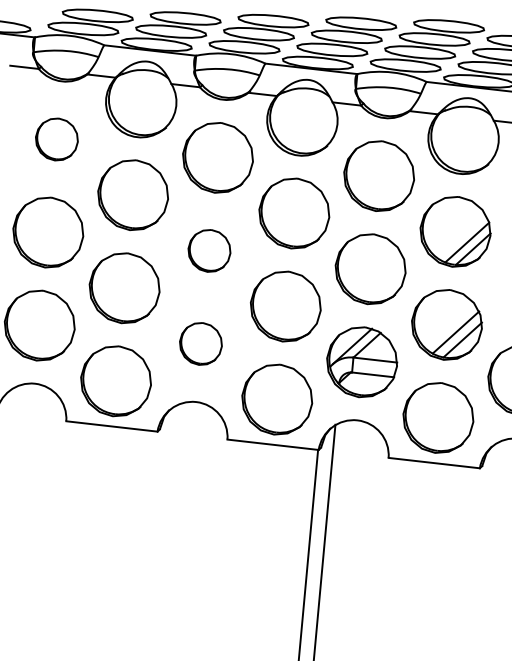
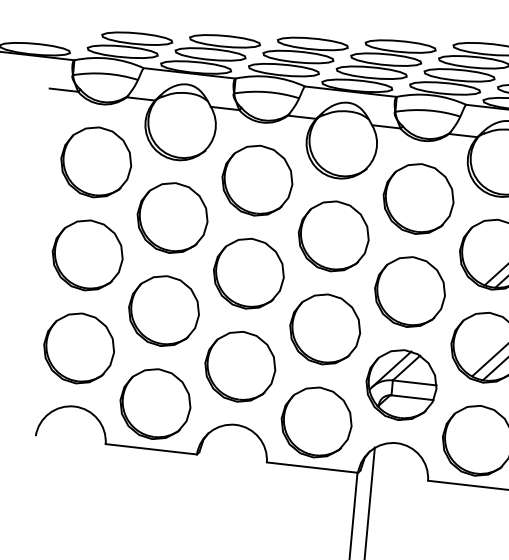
part: (56, 139) -> (95, 162), size x1.67
part: (209, 250) -> (248, 273), size x1.67
part: (200, 343) -> (239, 366), size x1.67

